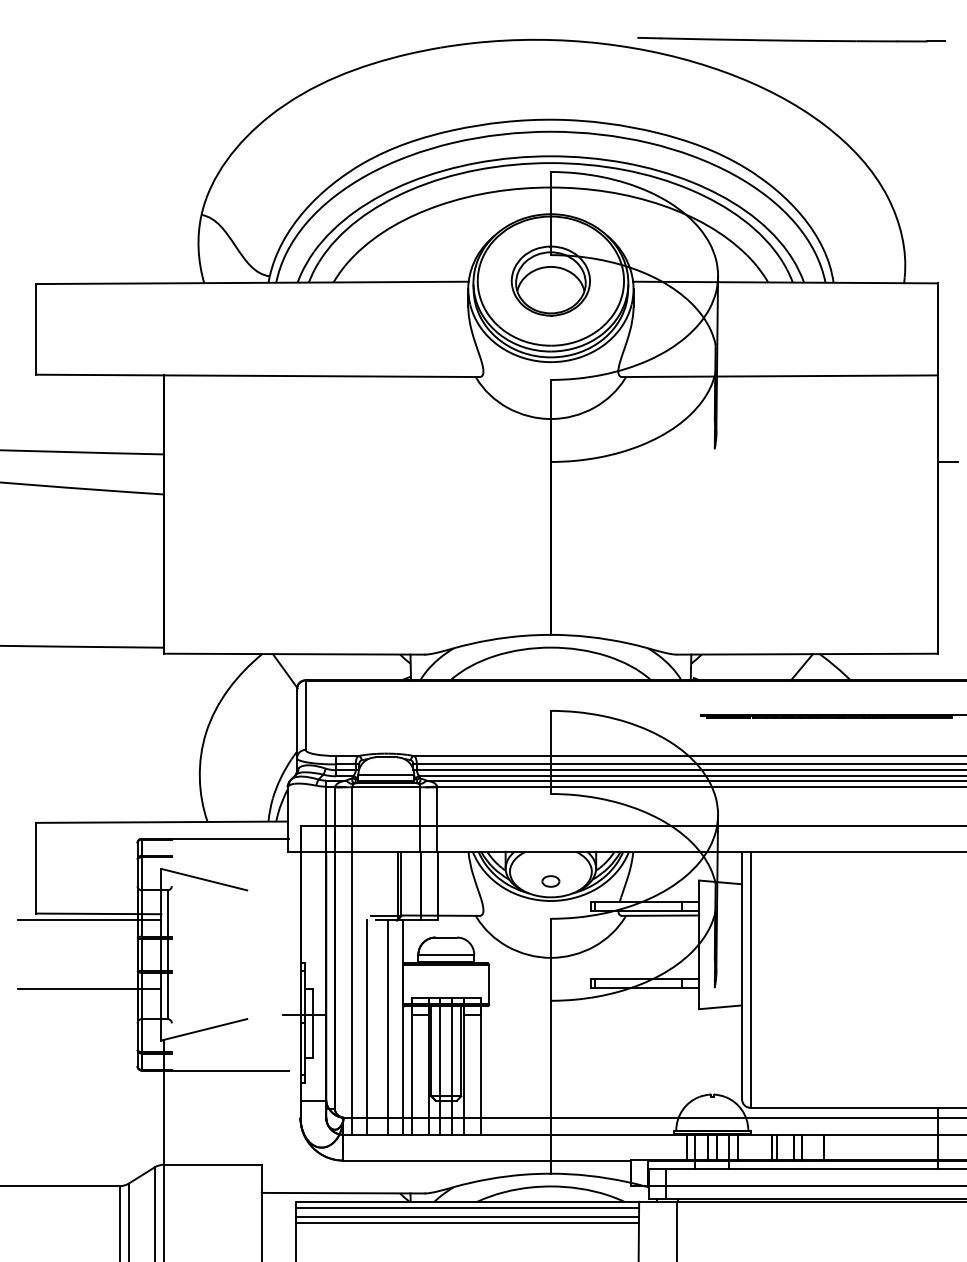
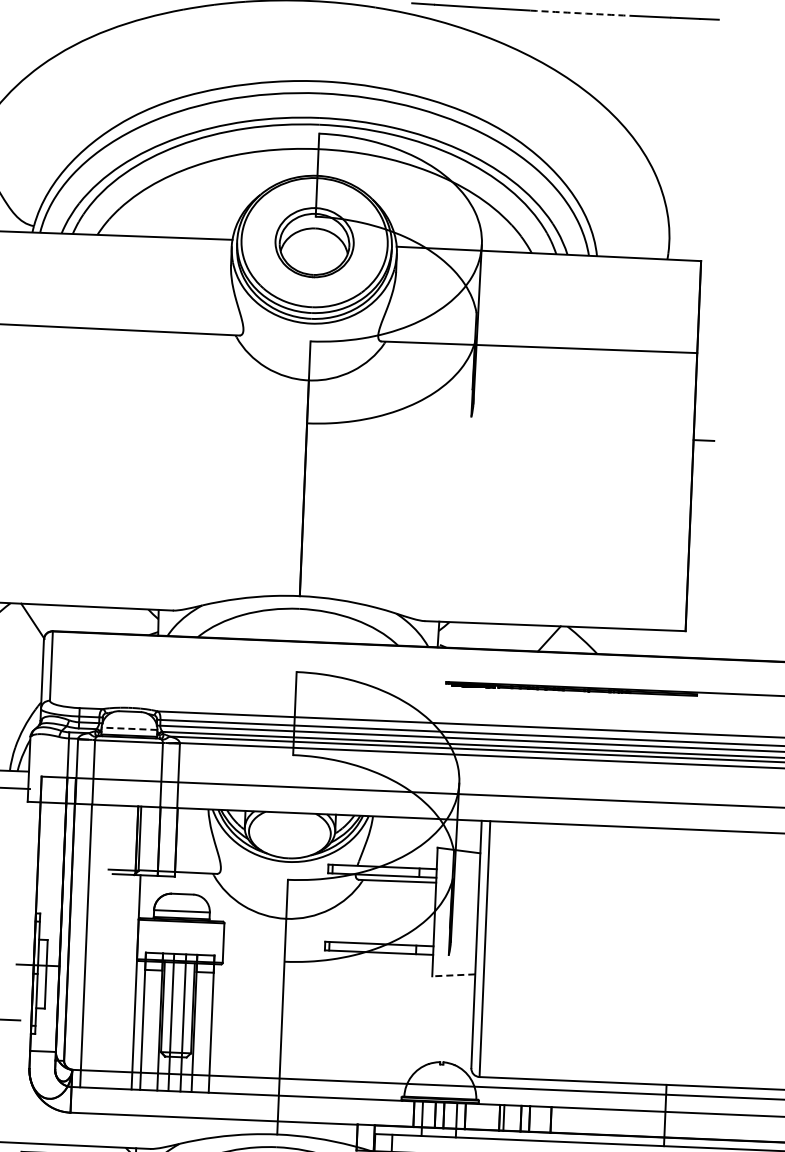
arc: (806, 40) -> (580, 12), solid -> dashed
line: (386, 774) -> (129, 728), solid -> dashed
part: (550, 881) -> (289, 842), removed
line: (720, 1007) -> (453, 975), solid -> dashed
line: (367, 1027) -> (100, 980), removed
line: (388, 1027) -> (121, 981), removed

